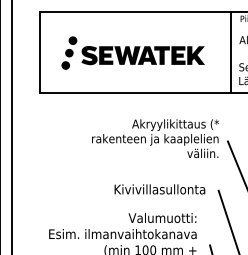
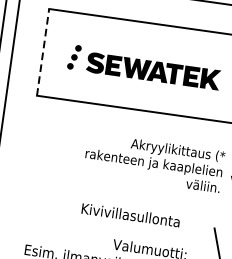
line: (40, 52) -> (43, 52), solid -> dashed
part: (69, 52) -> (74, 56), size x0.7
text: (159, 189) -> (130, 215), moved

